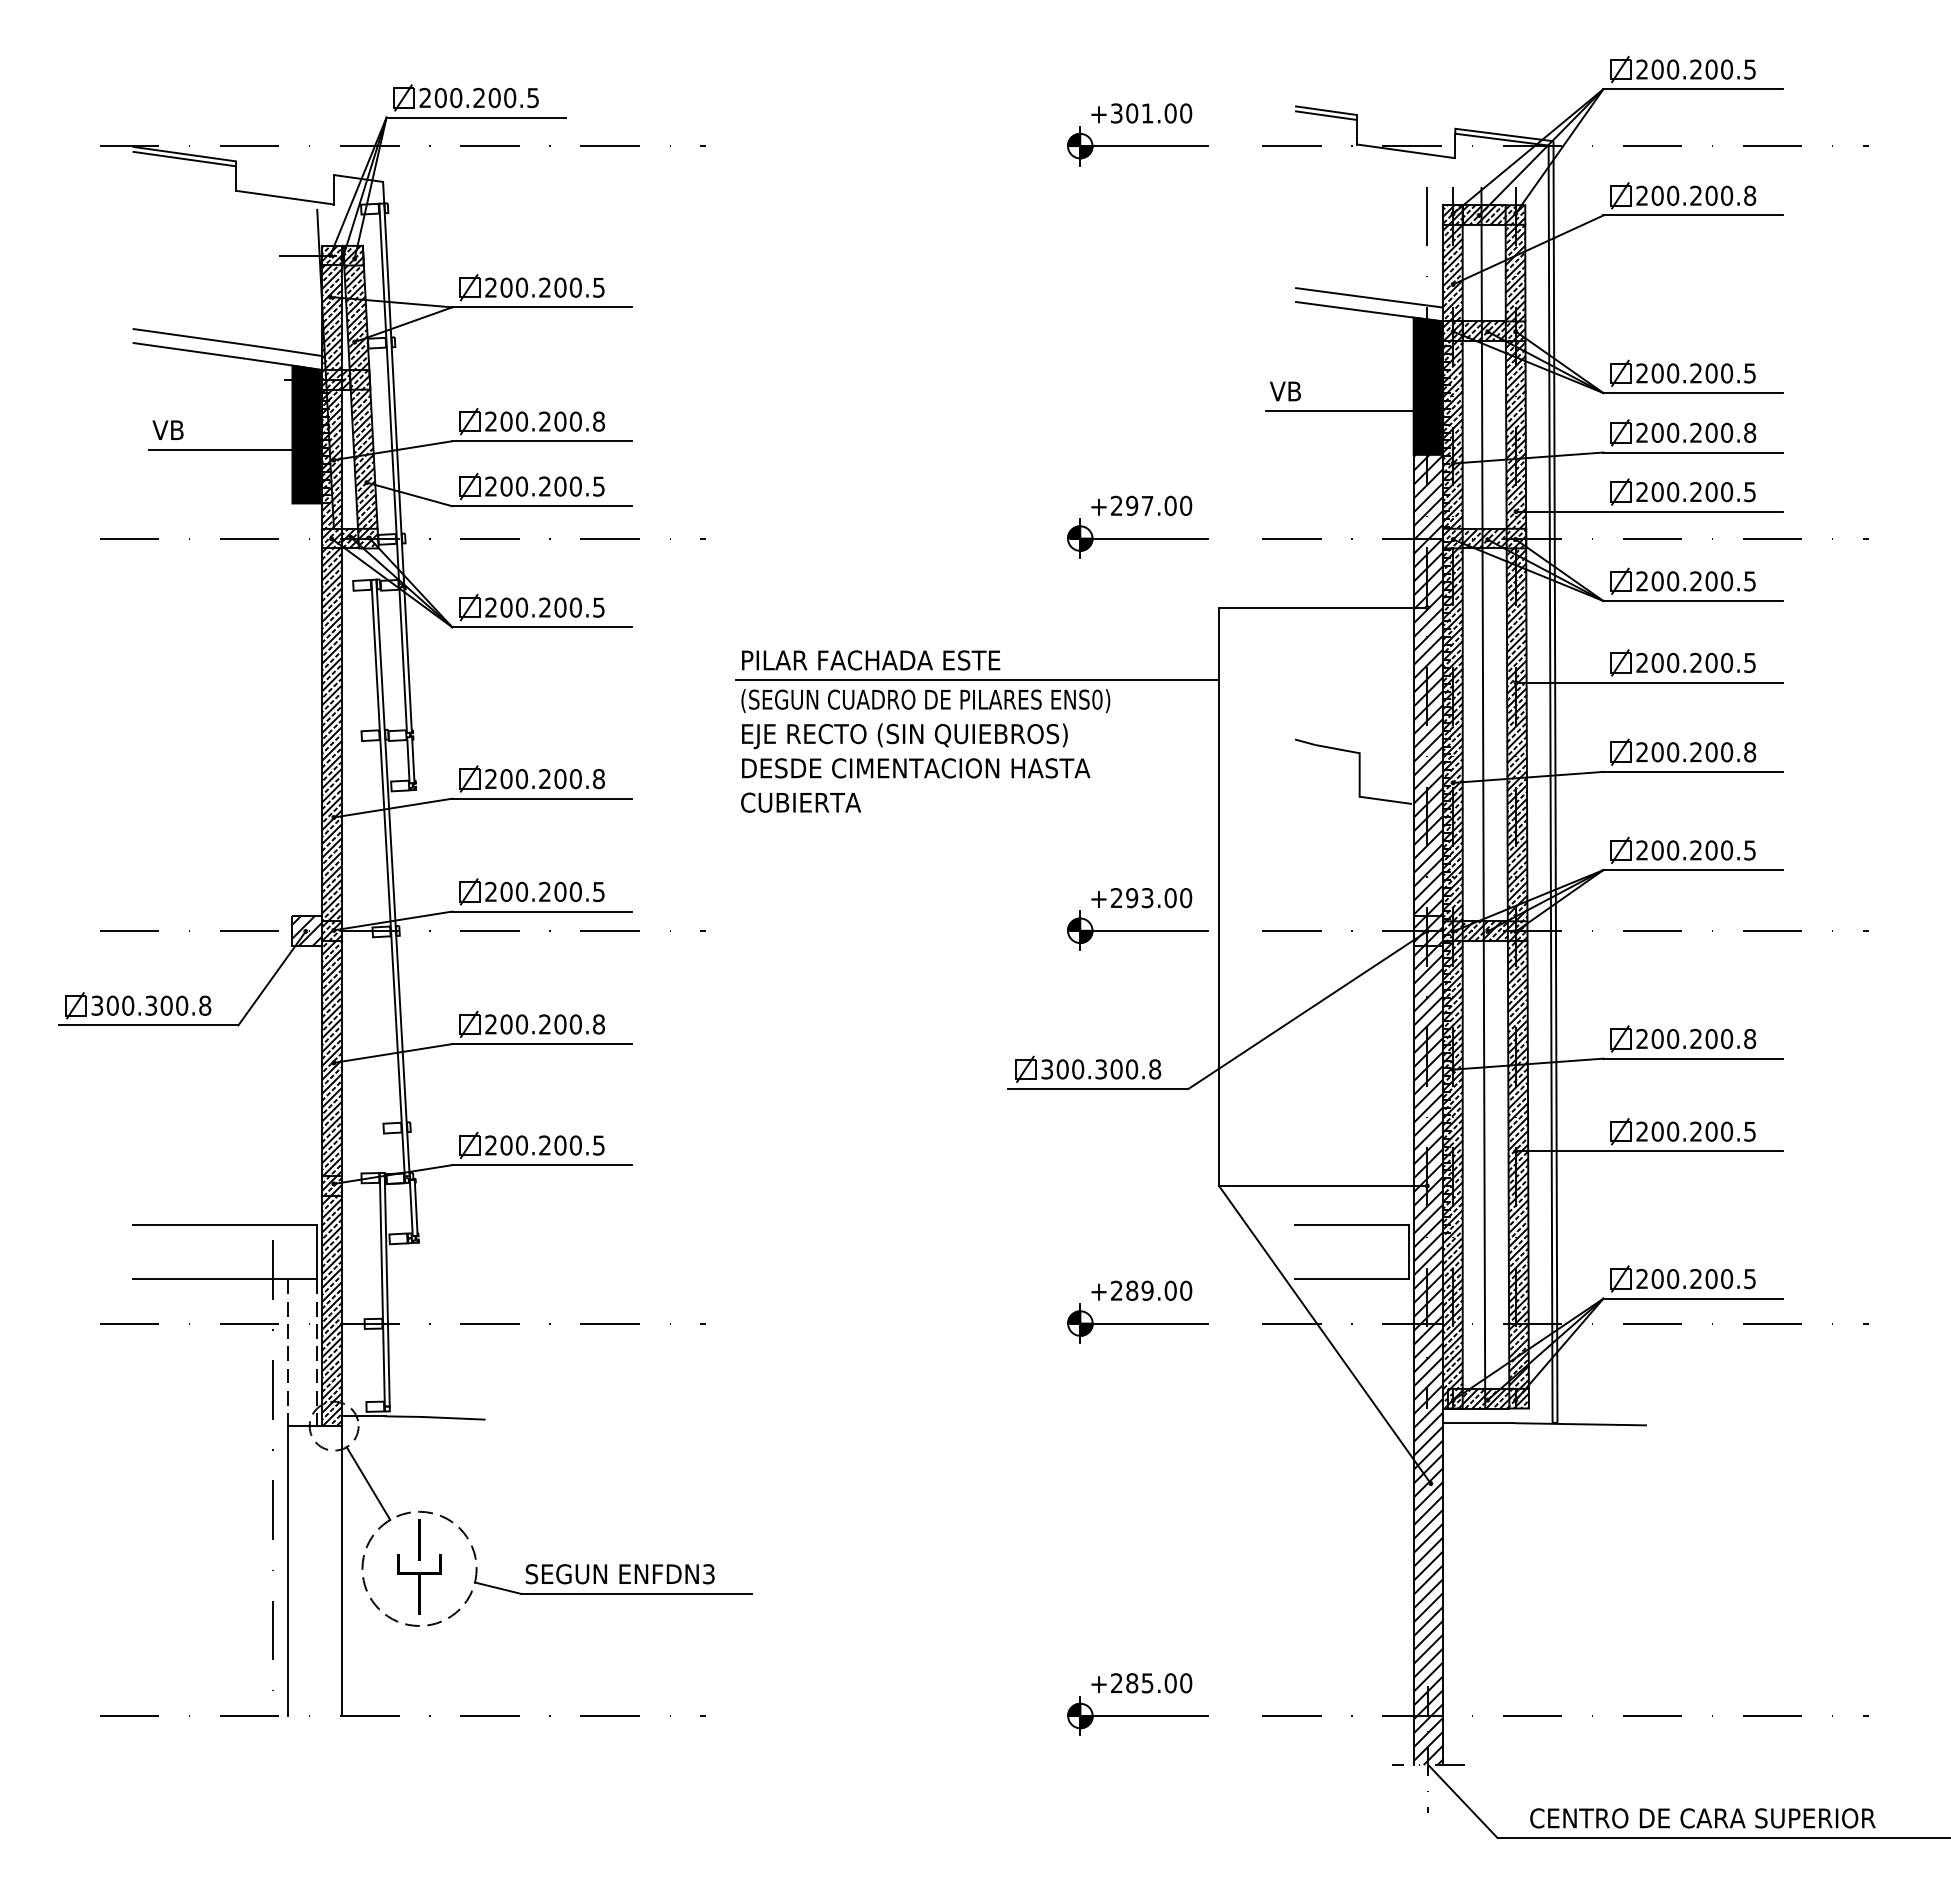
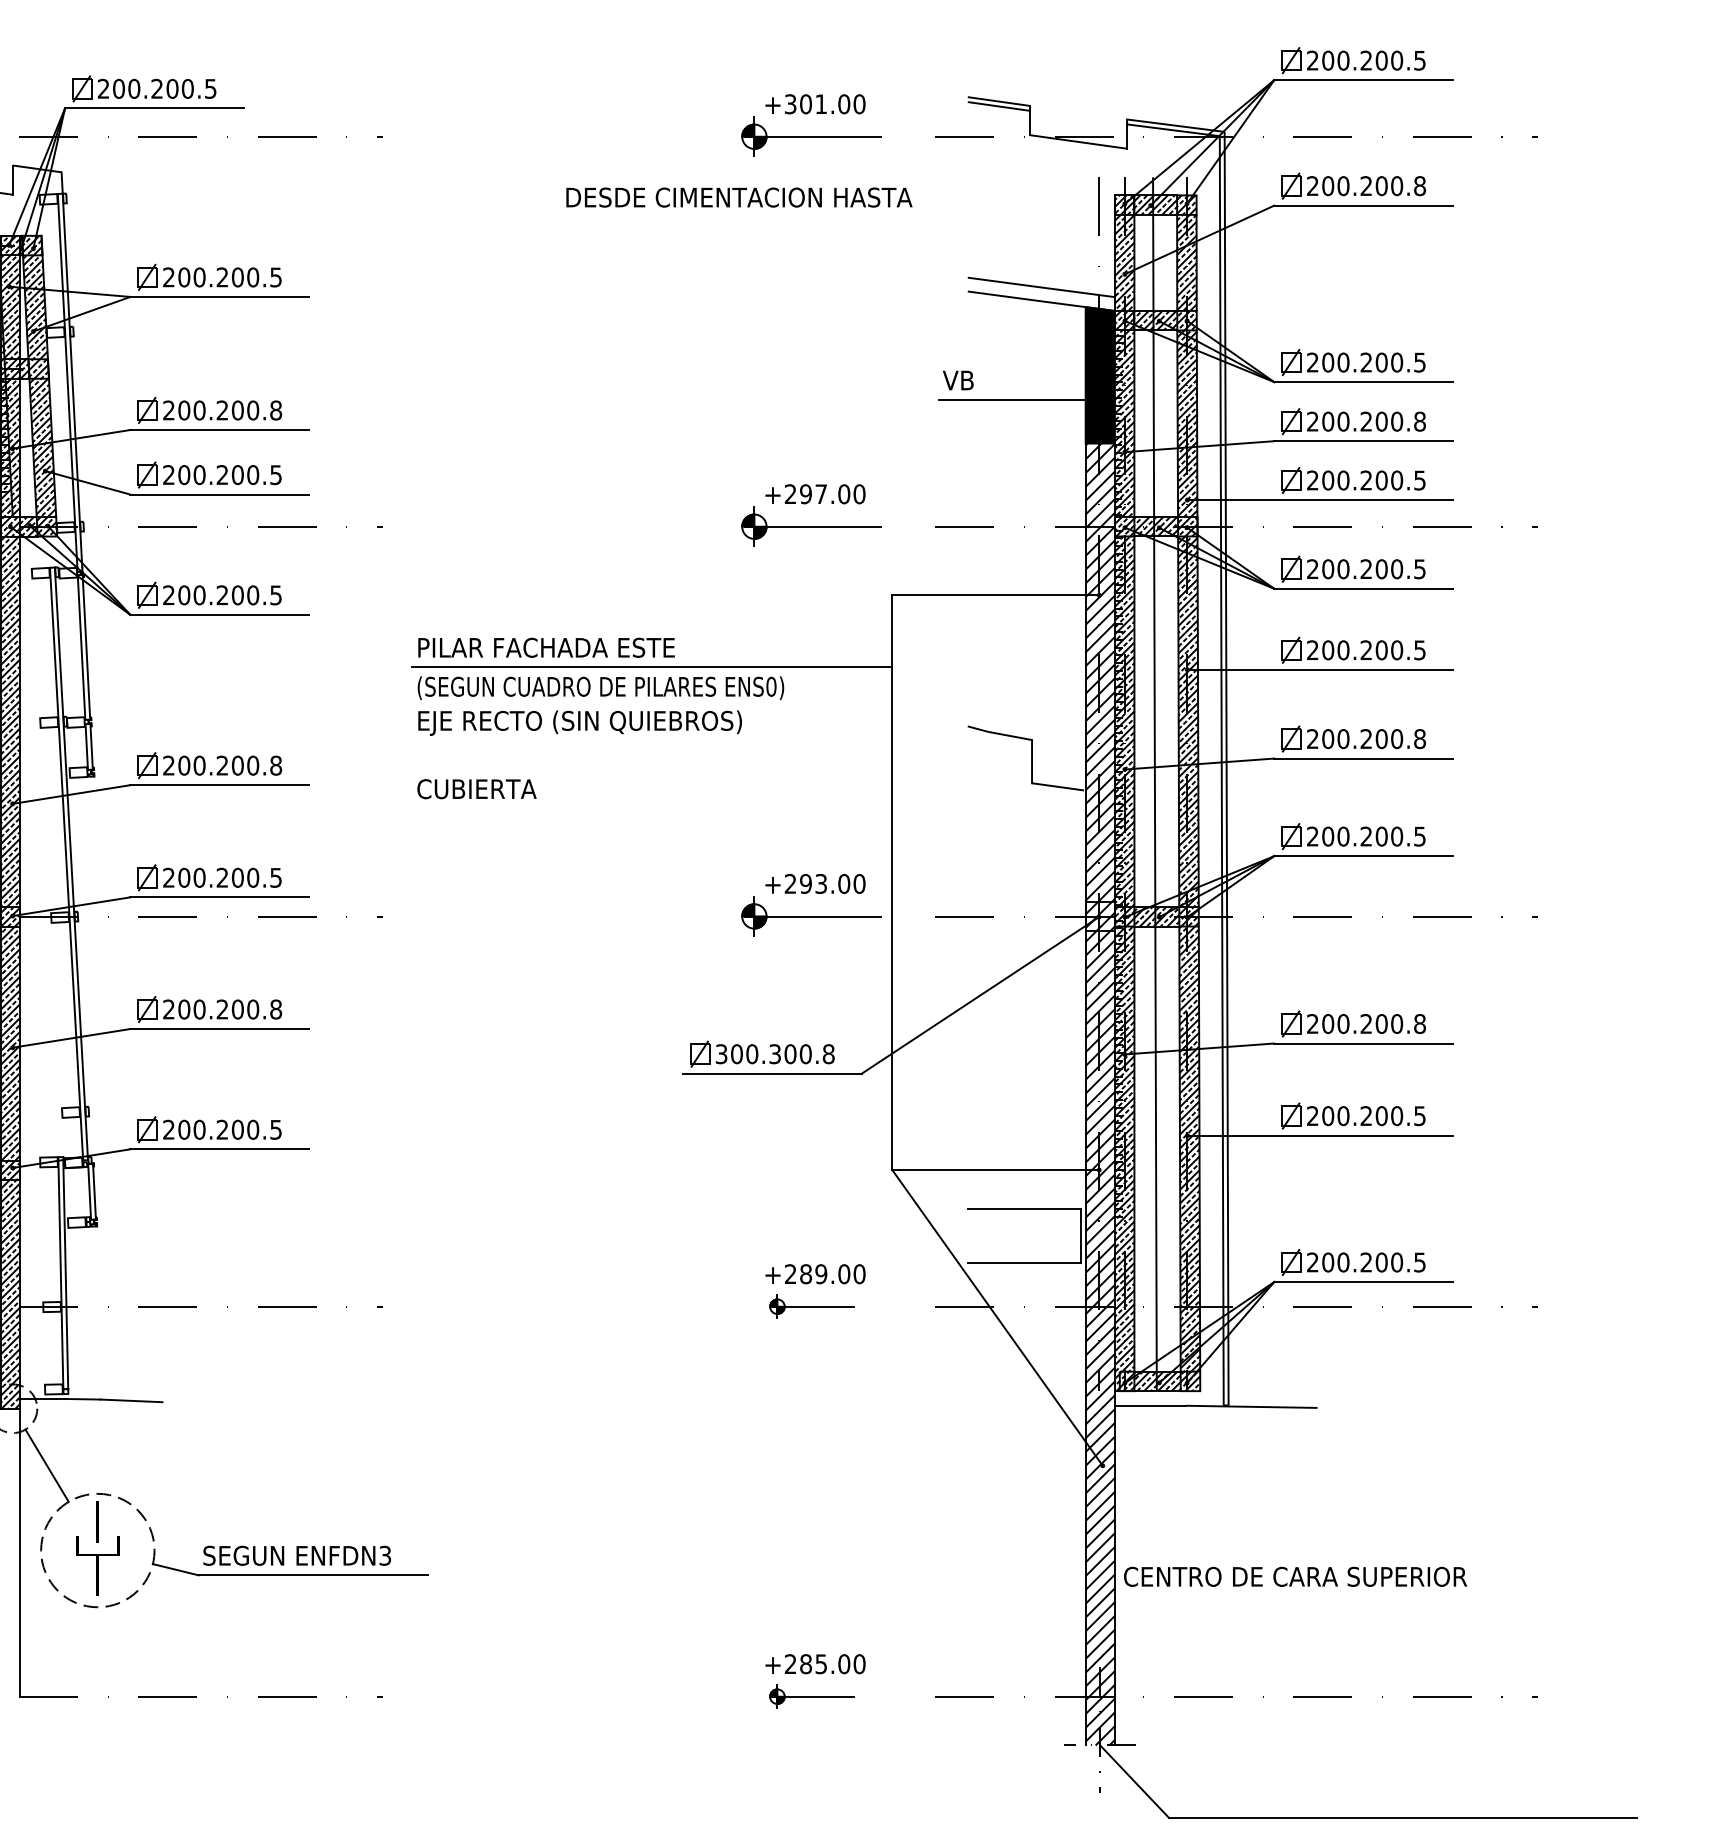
text: (916, 768) -> (739, 197), moved
part: (1137, 1323) -> (811, 1306), size x0.6
part: (1137, 1715) -> (811, 1696), size x0.6
text: (1702, 1818) -> (1295, 1576), moved

